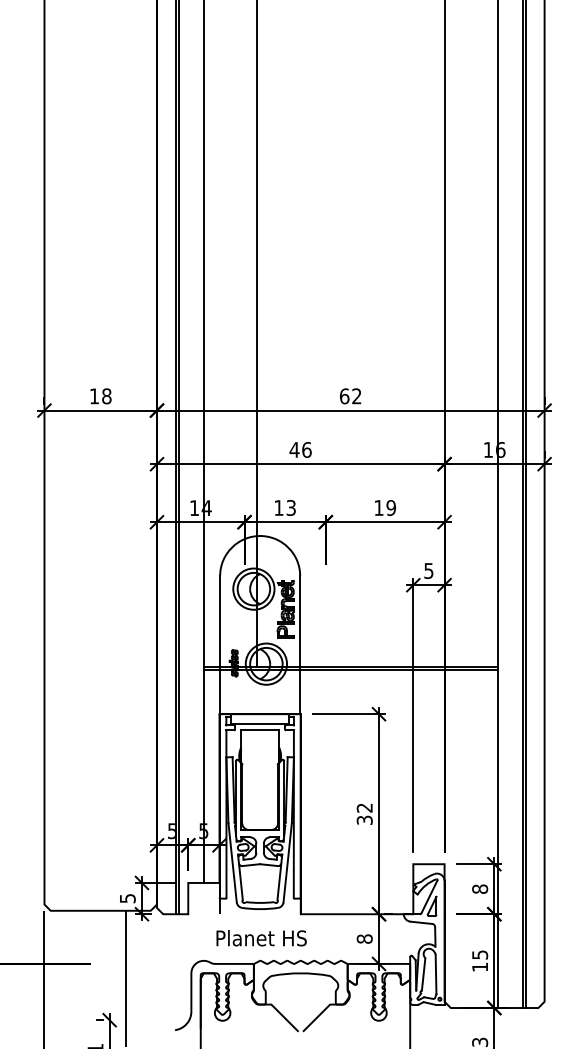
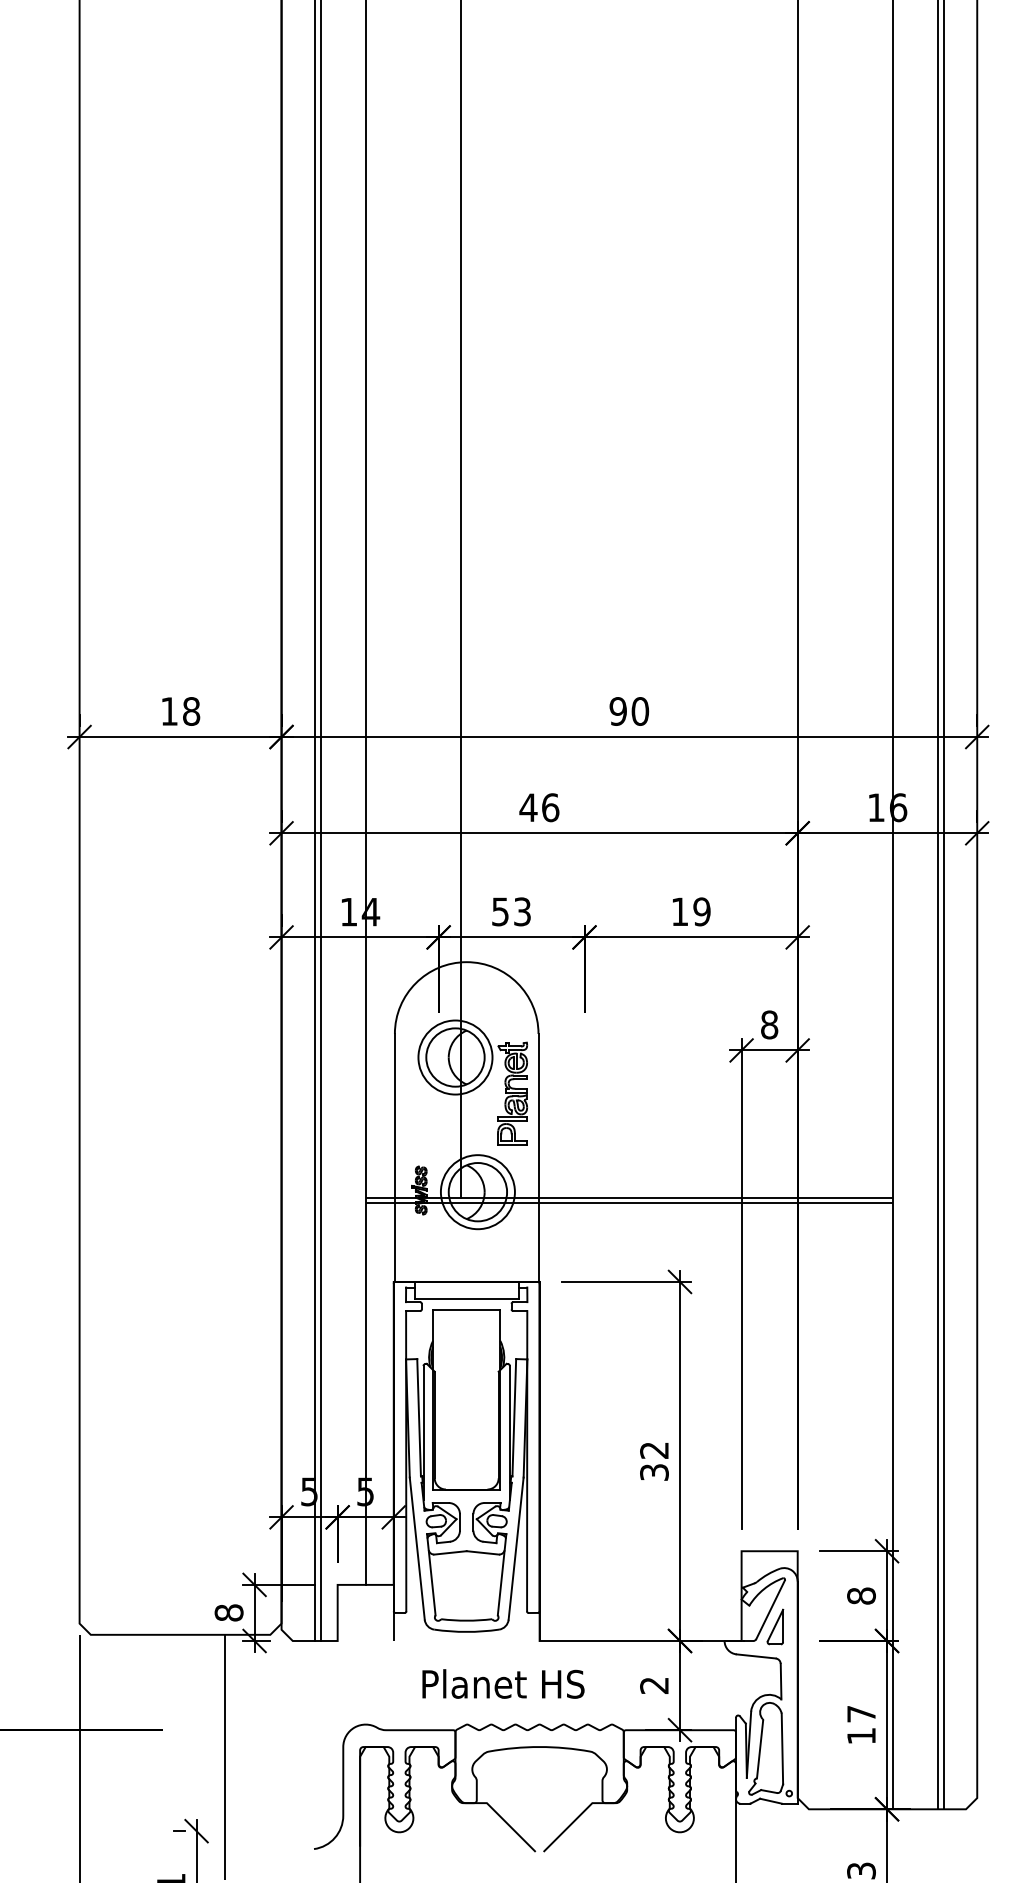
text: (350, 396) -> (628, 711), 62 -> 90
text: (278, 507) -> (499, 910), 13 -> 53
text: (428, 570) -> (768, 1024), 5 -> 8
text: (127, 898) -> (228, 1612), 5 -> 8
text: (261, 938) -> (503, 1684), moved
text: (364, 938) -> (653, 1684), 8 -> 2
text: (480, 954) -> (862, 1713), 15 -> 17

